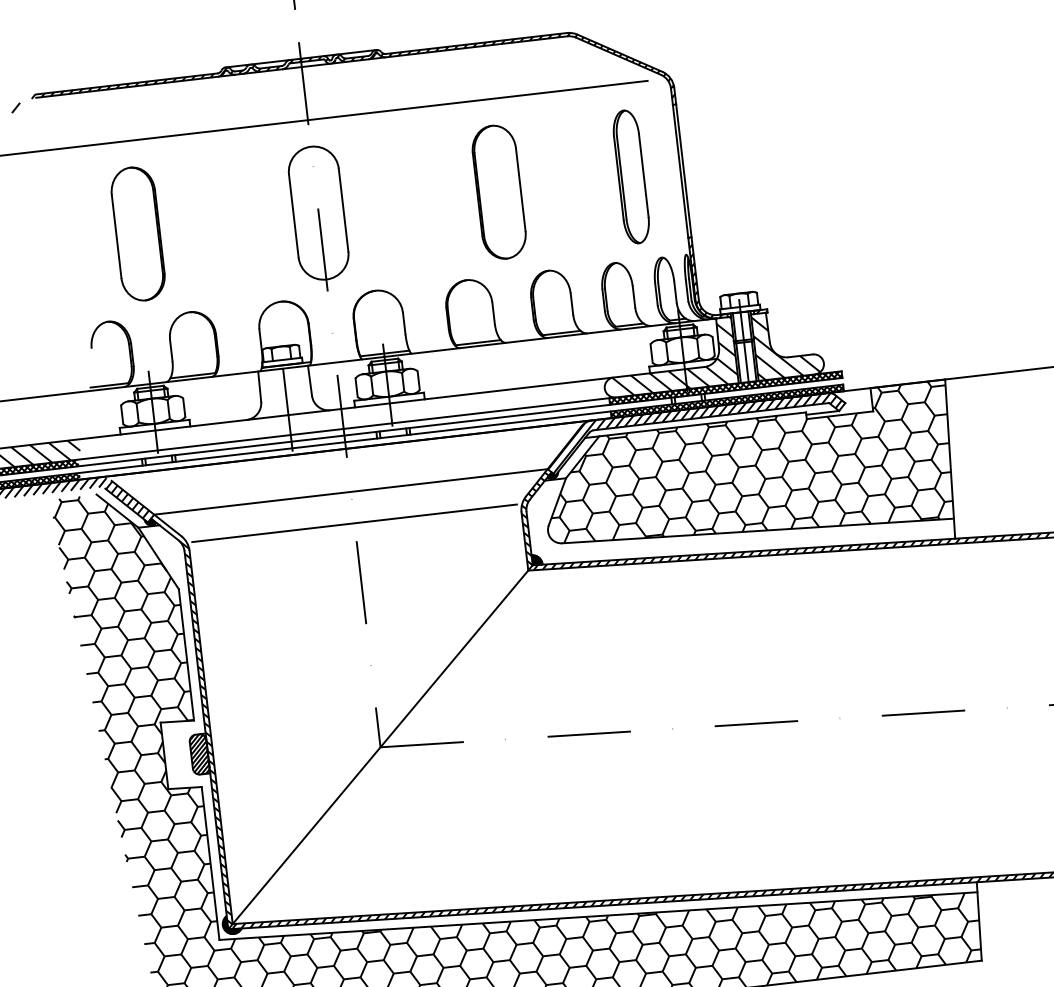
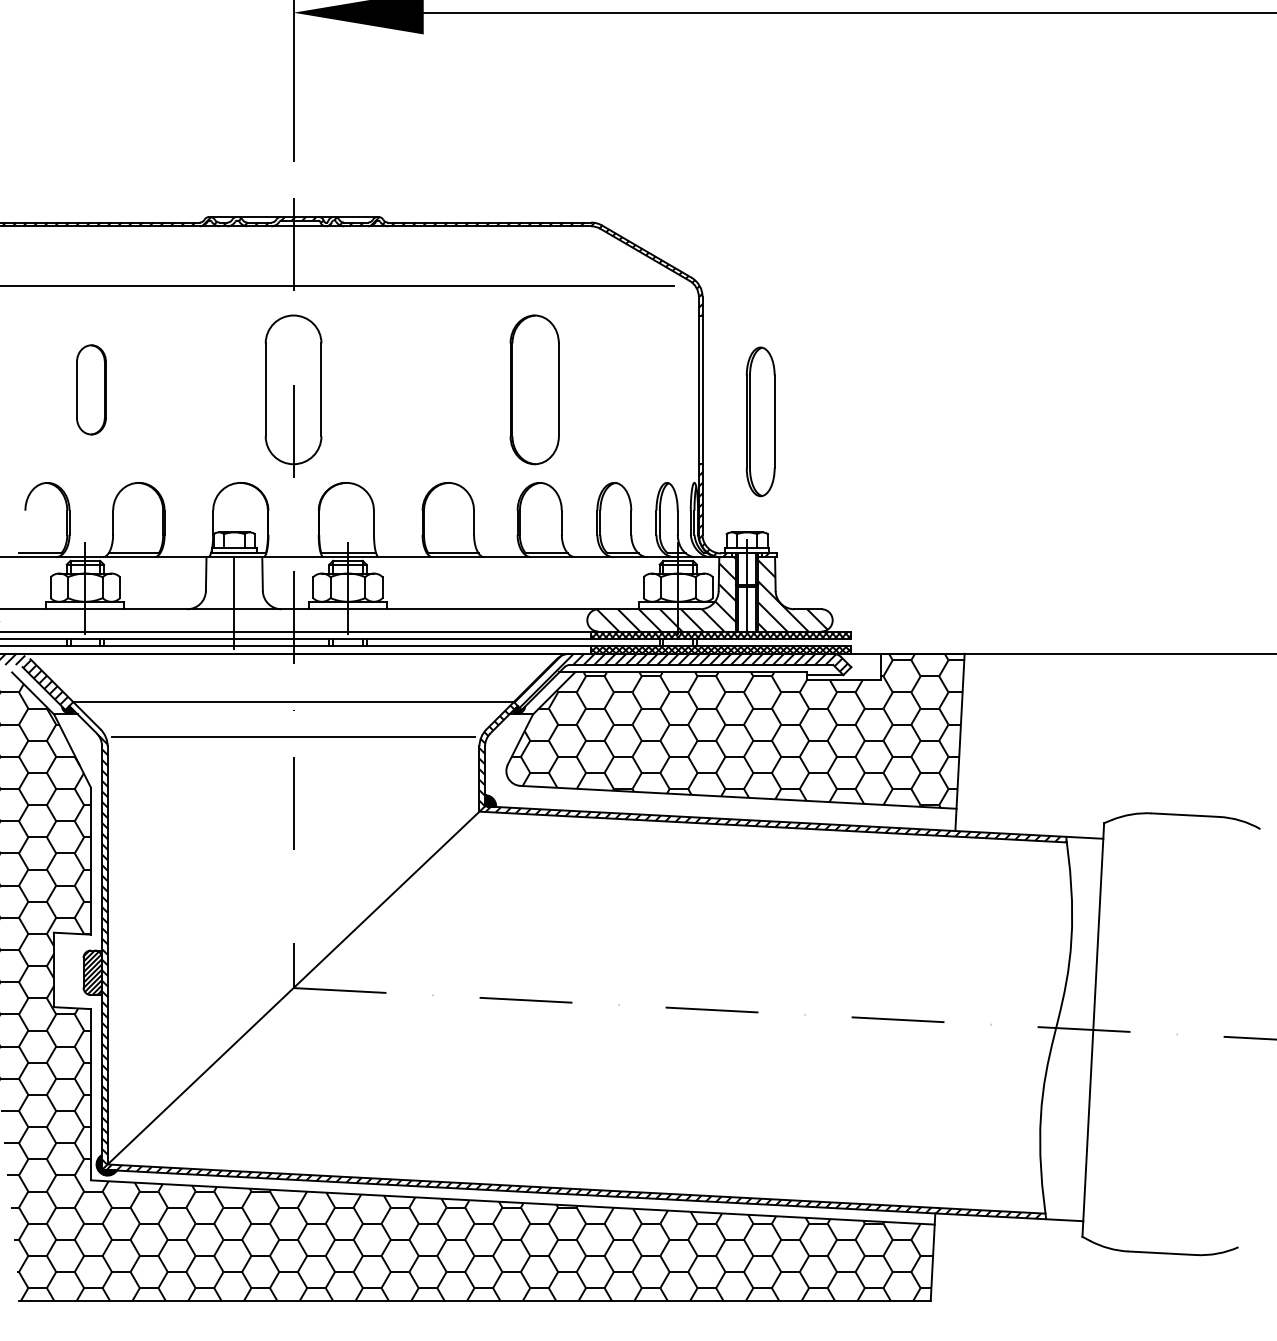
part: (631, 176) -> (760, 421), moved
part: (498, 191) -> (534, 389), moved
part: (138, 233) -> (91, 389), size x0.6

